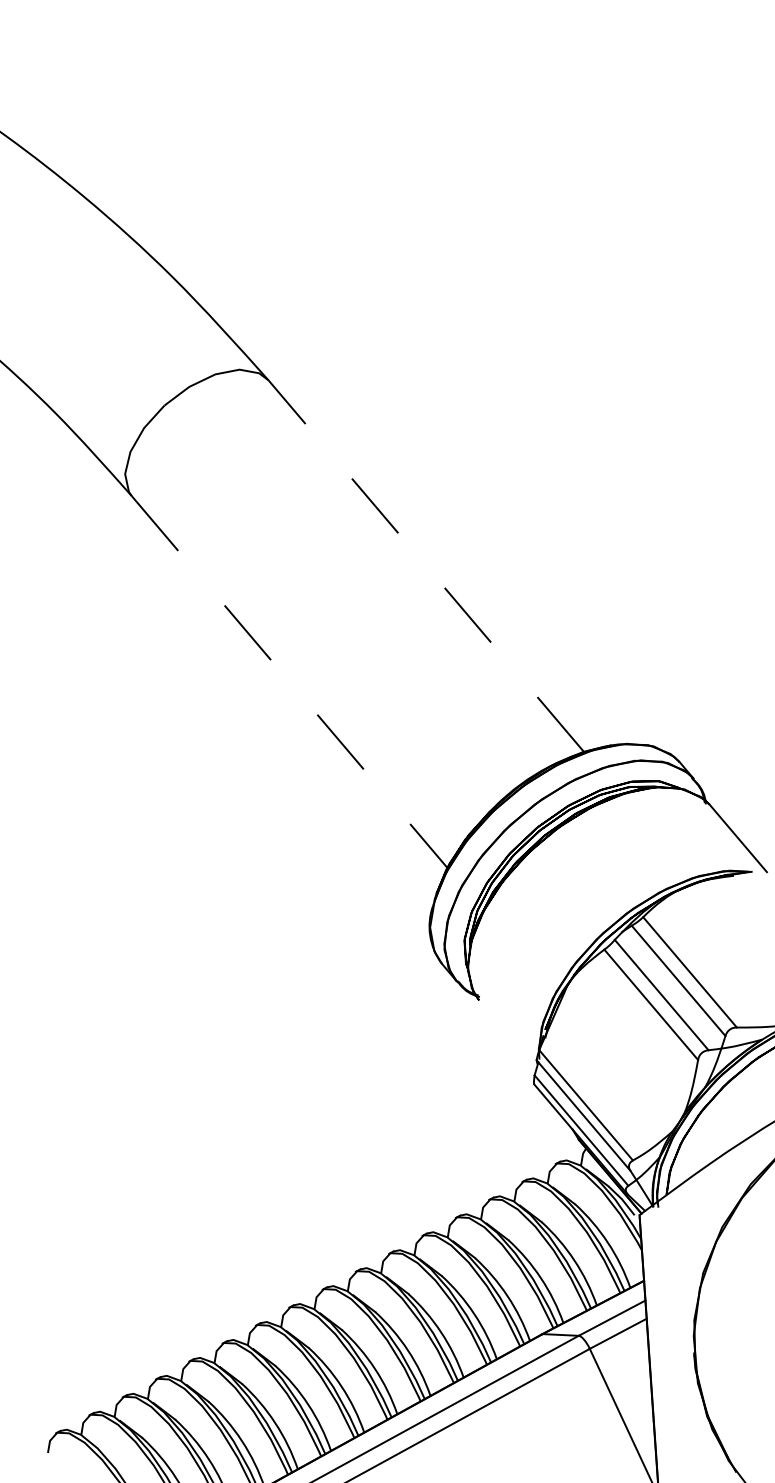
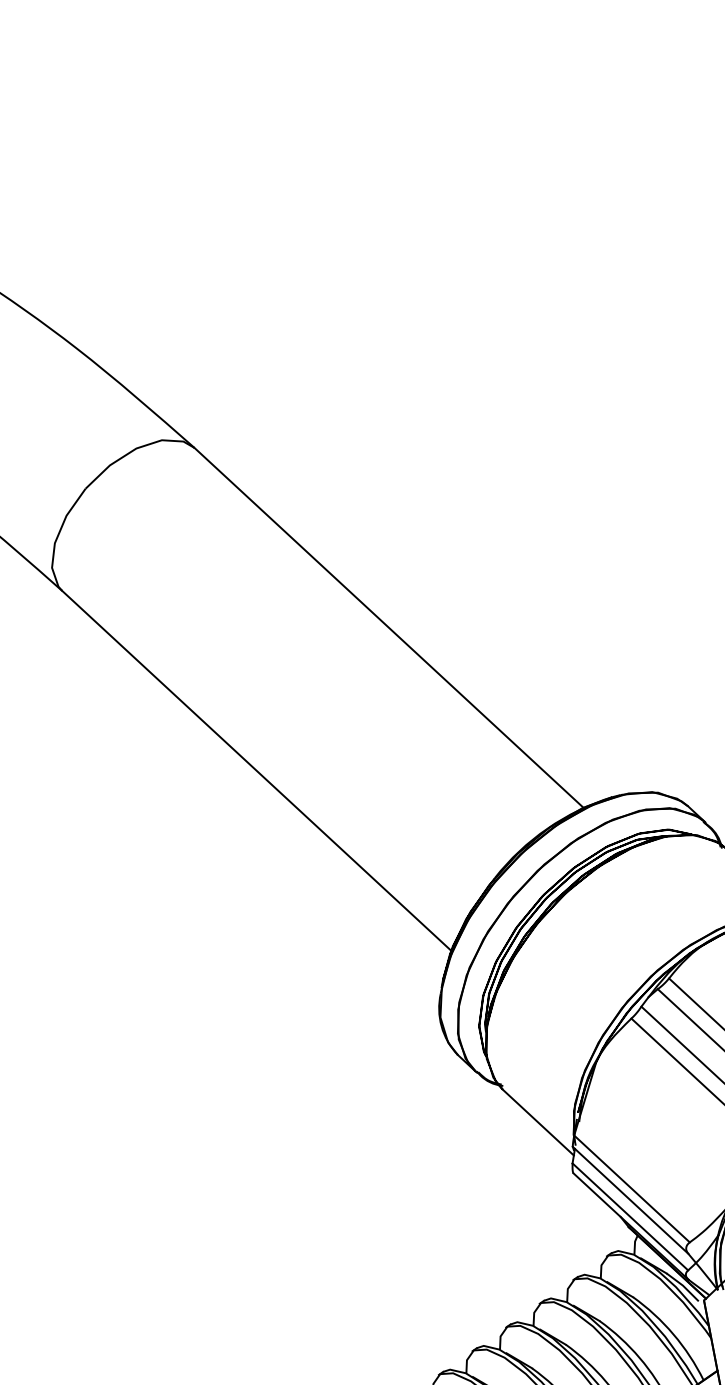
line: (426, 566) -> (389, 628), dashed -> solid
line: (289, 681) -> (256, 770), dashed -> solid
line: (507, 1034) -> (537, 1122), added

